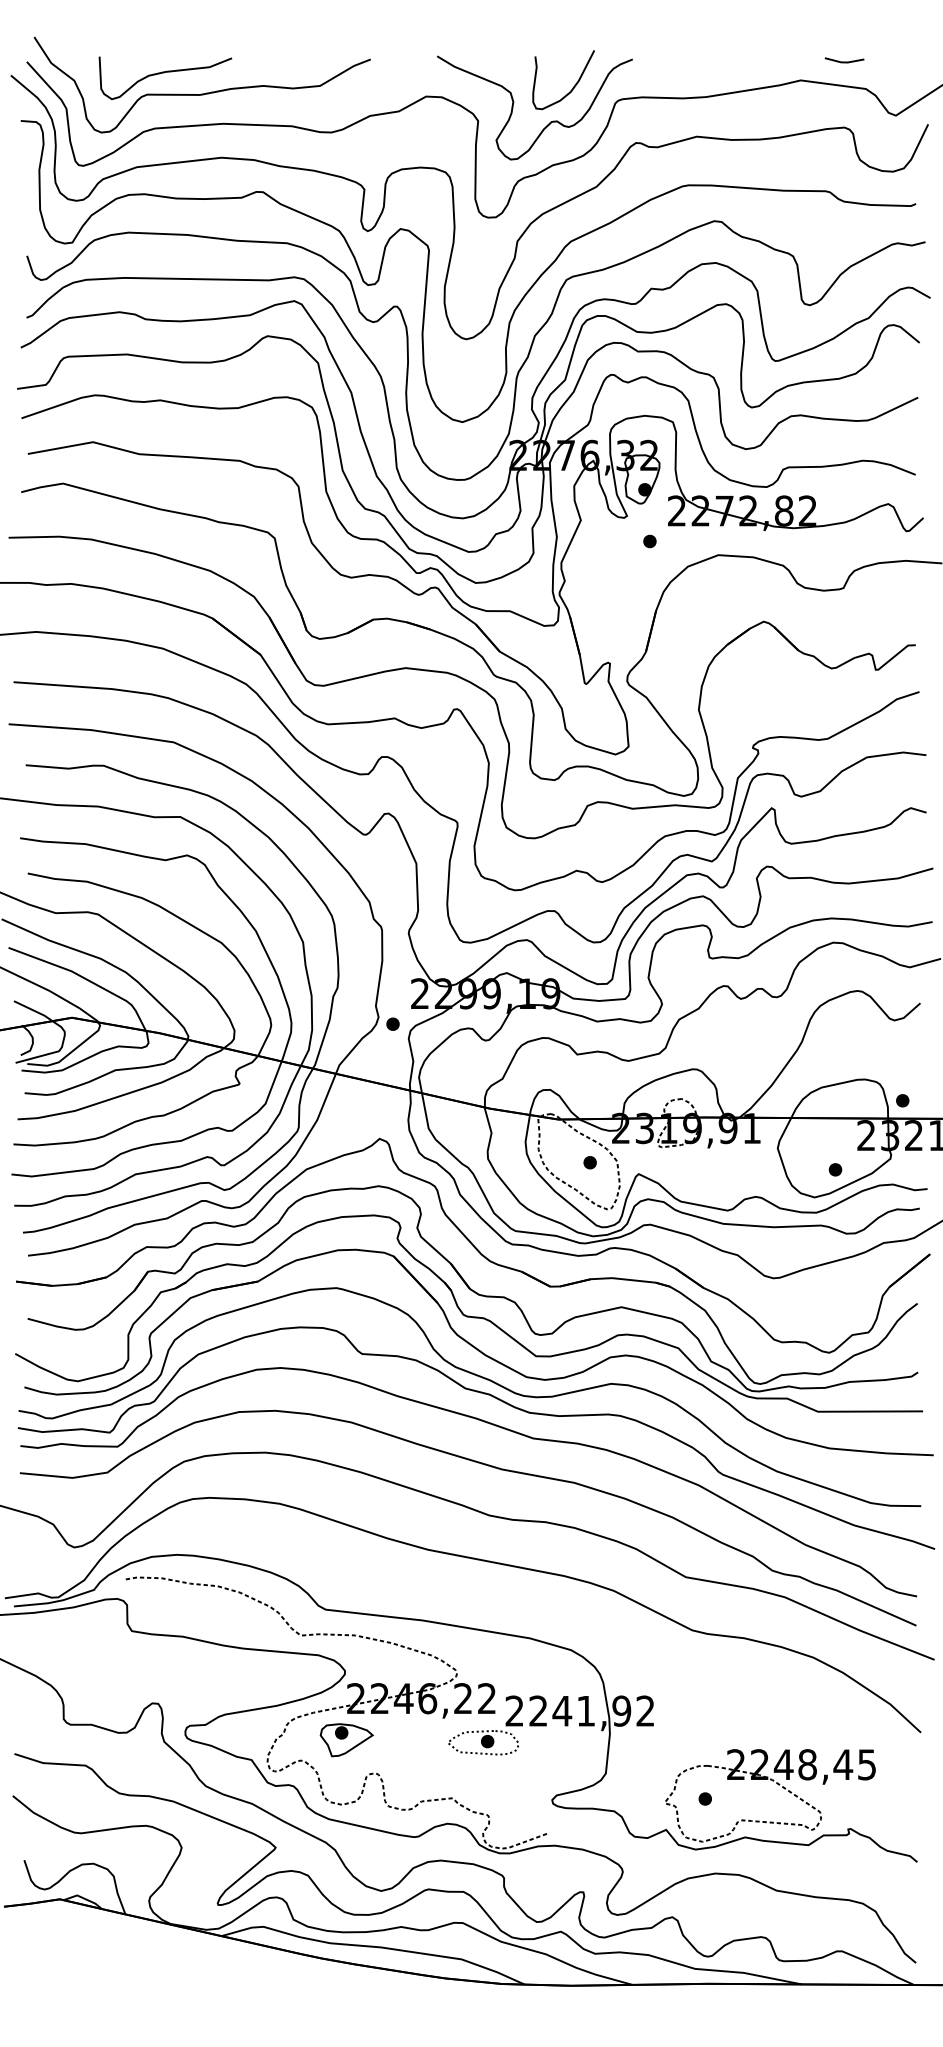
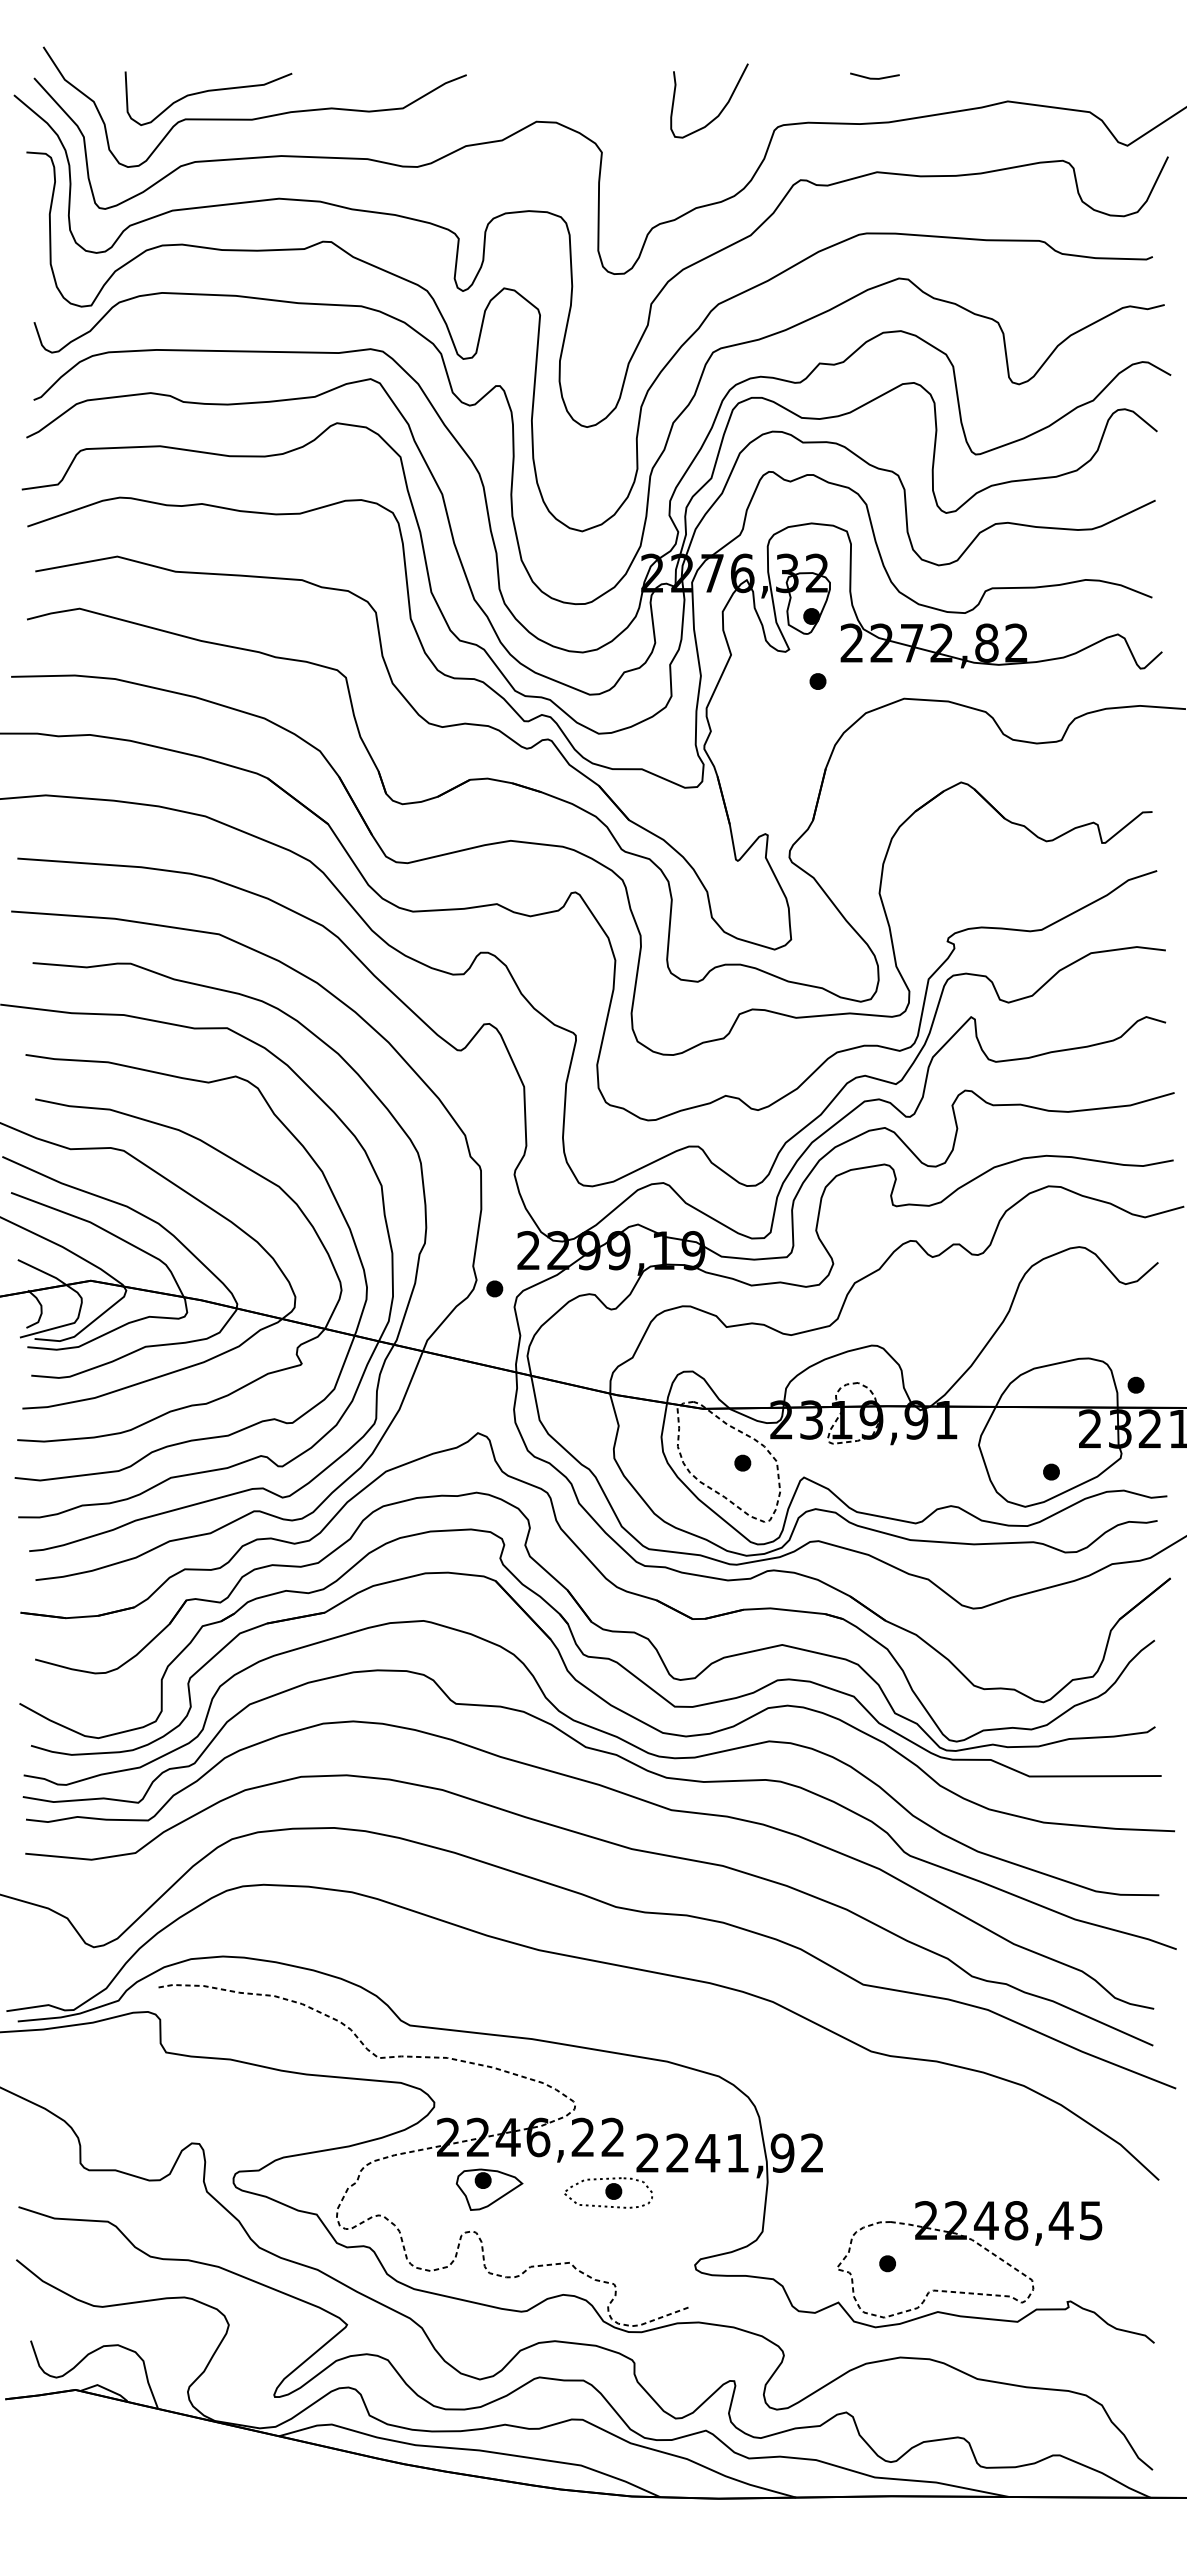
line: (844, 61) -> (874, 77), moved
curve: (550, 122) -> (692, 154), removed
part: (346, 1740) -> (489, 2189), moved

